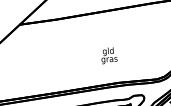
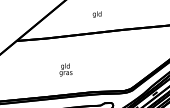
text: (108, 55) -> (65, 69), moved

